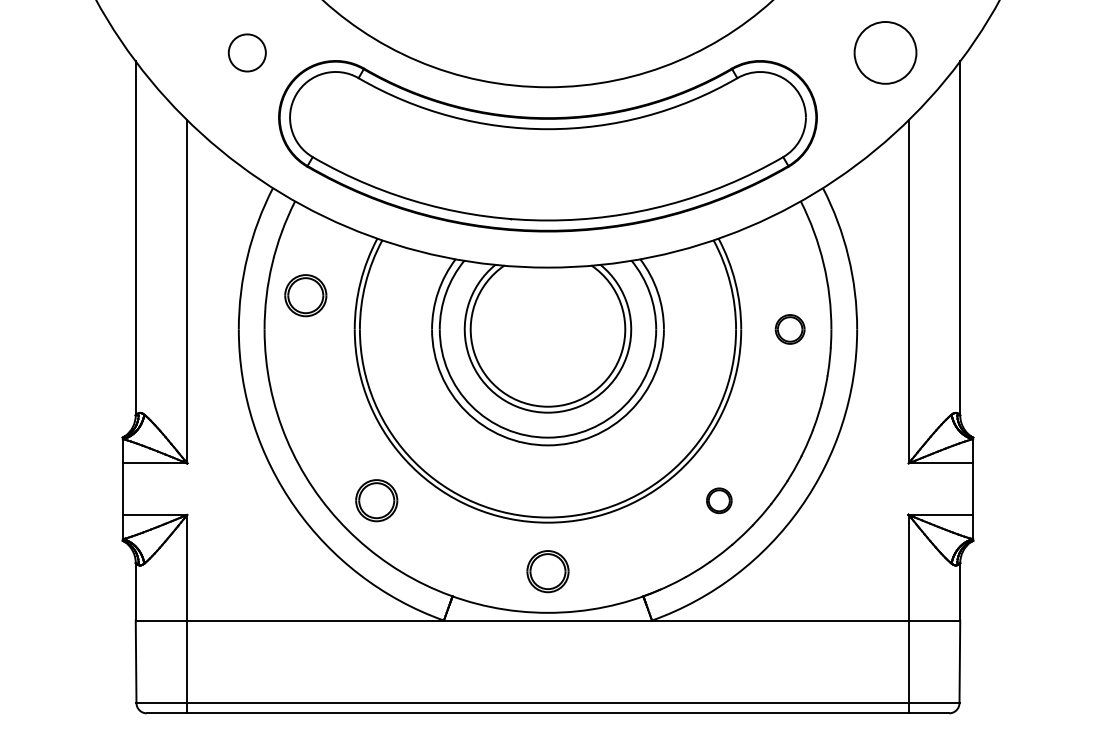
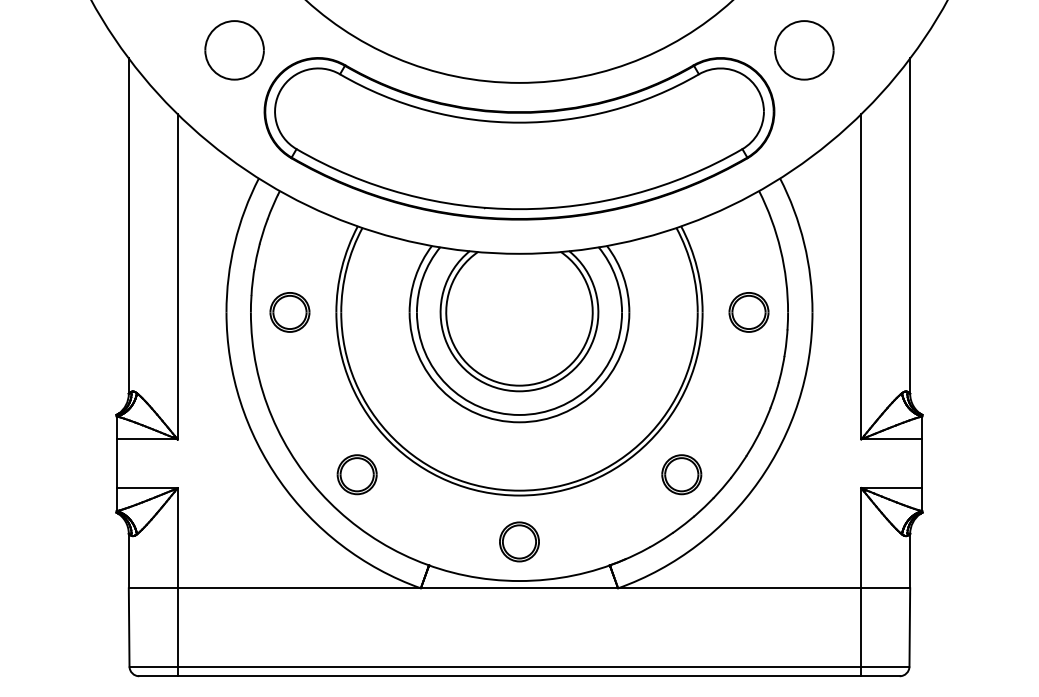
part: (247, 53) -> (234, 50), size x1.67
part: (885, 53) -> (804, 50), moved
part: (305, 295) -> (289, 312), moved
part: (789, 329) -> (748, 312), size x1.43
part: (718, 500) -> (681, 474), size x1.67

